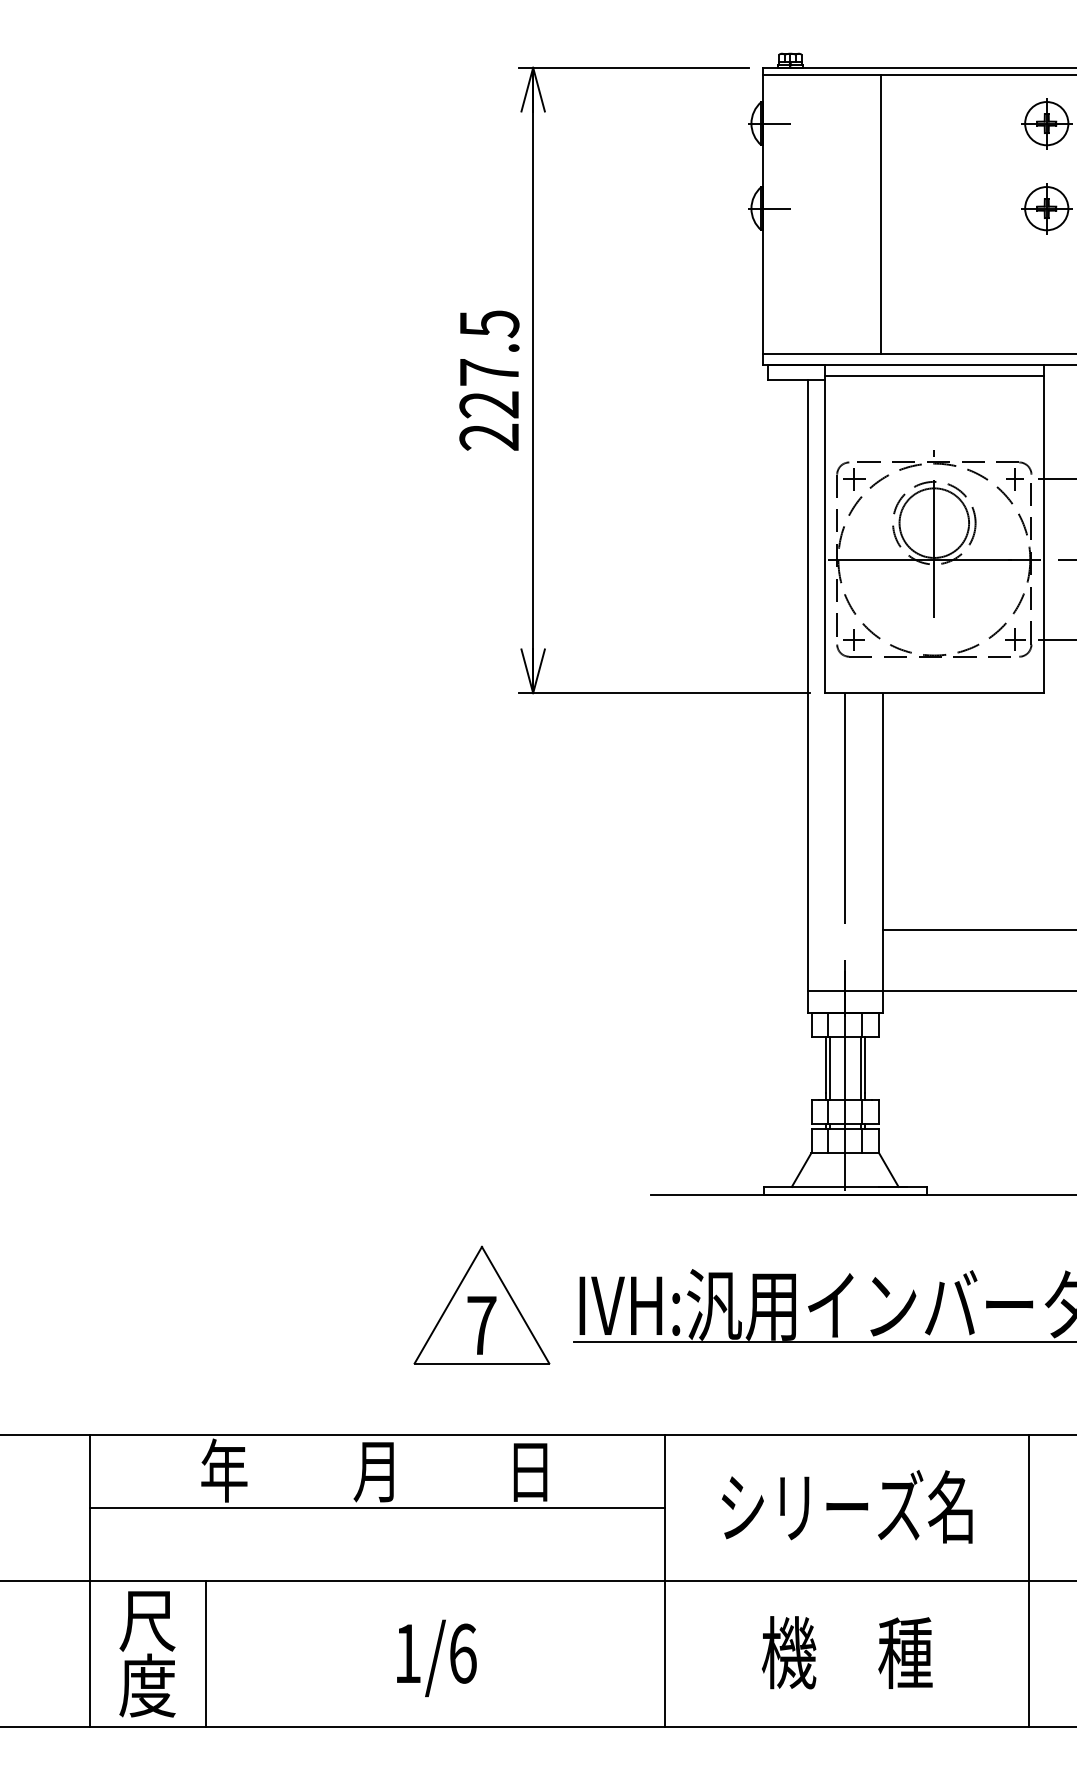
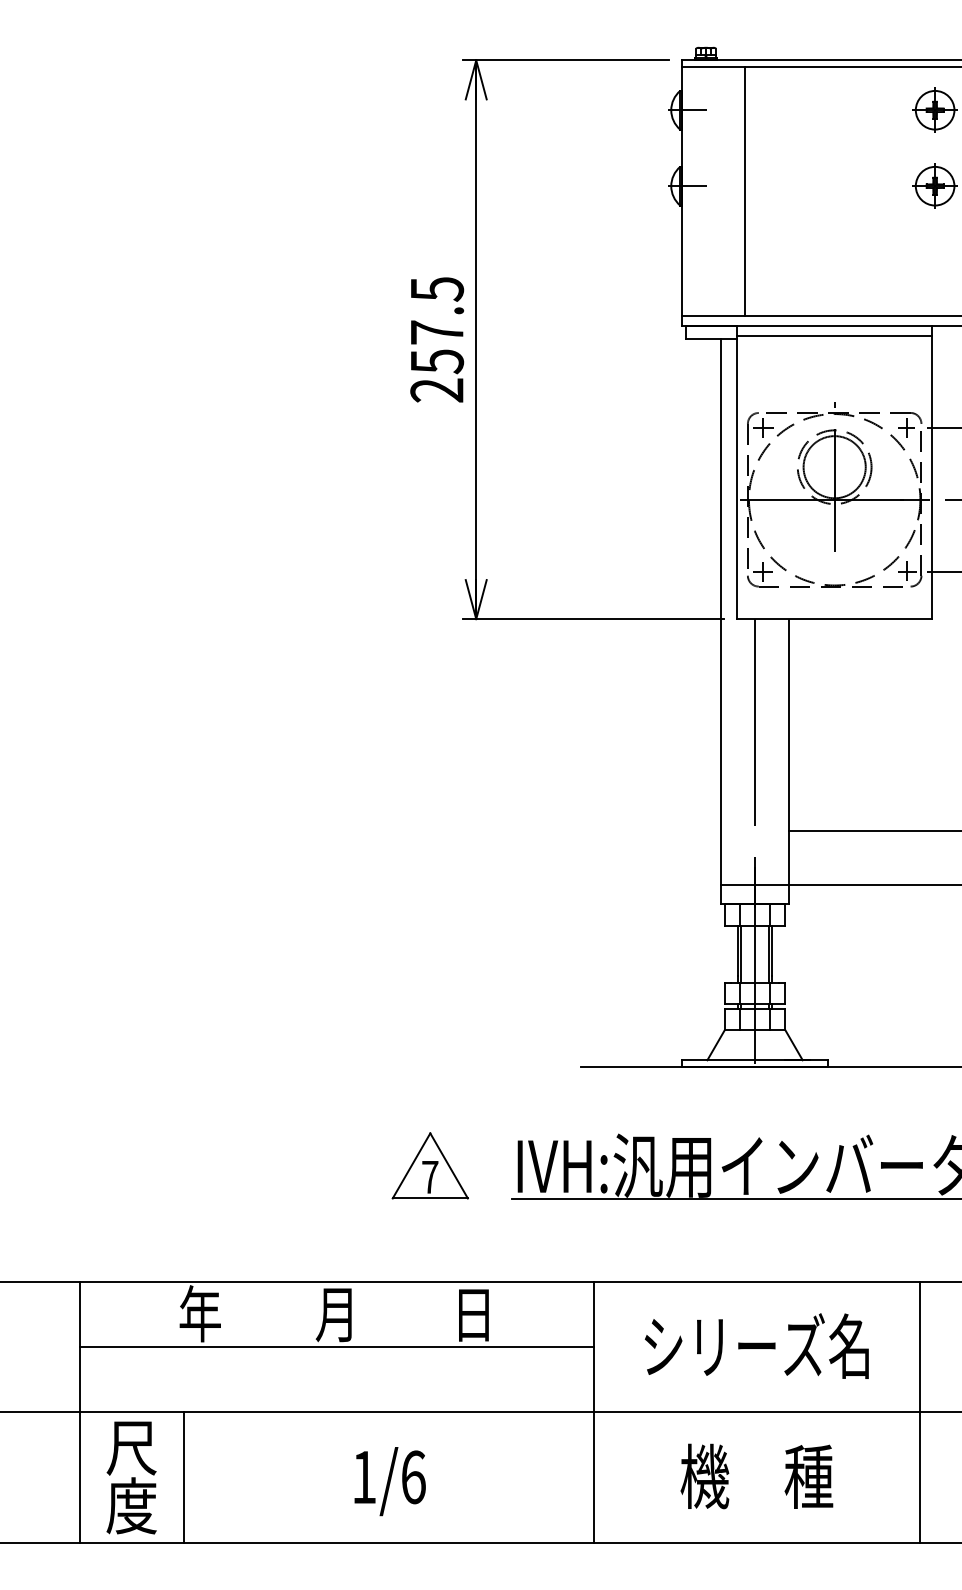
line: (880, 214) -> (744, 191), moved
text: (489, 405) -> (437, 362), 227.5 -> 257.5
part: (481, 1304) -> (430, 1165), size x0.62

